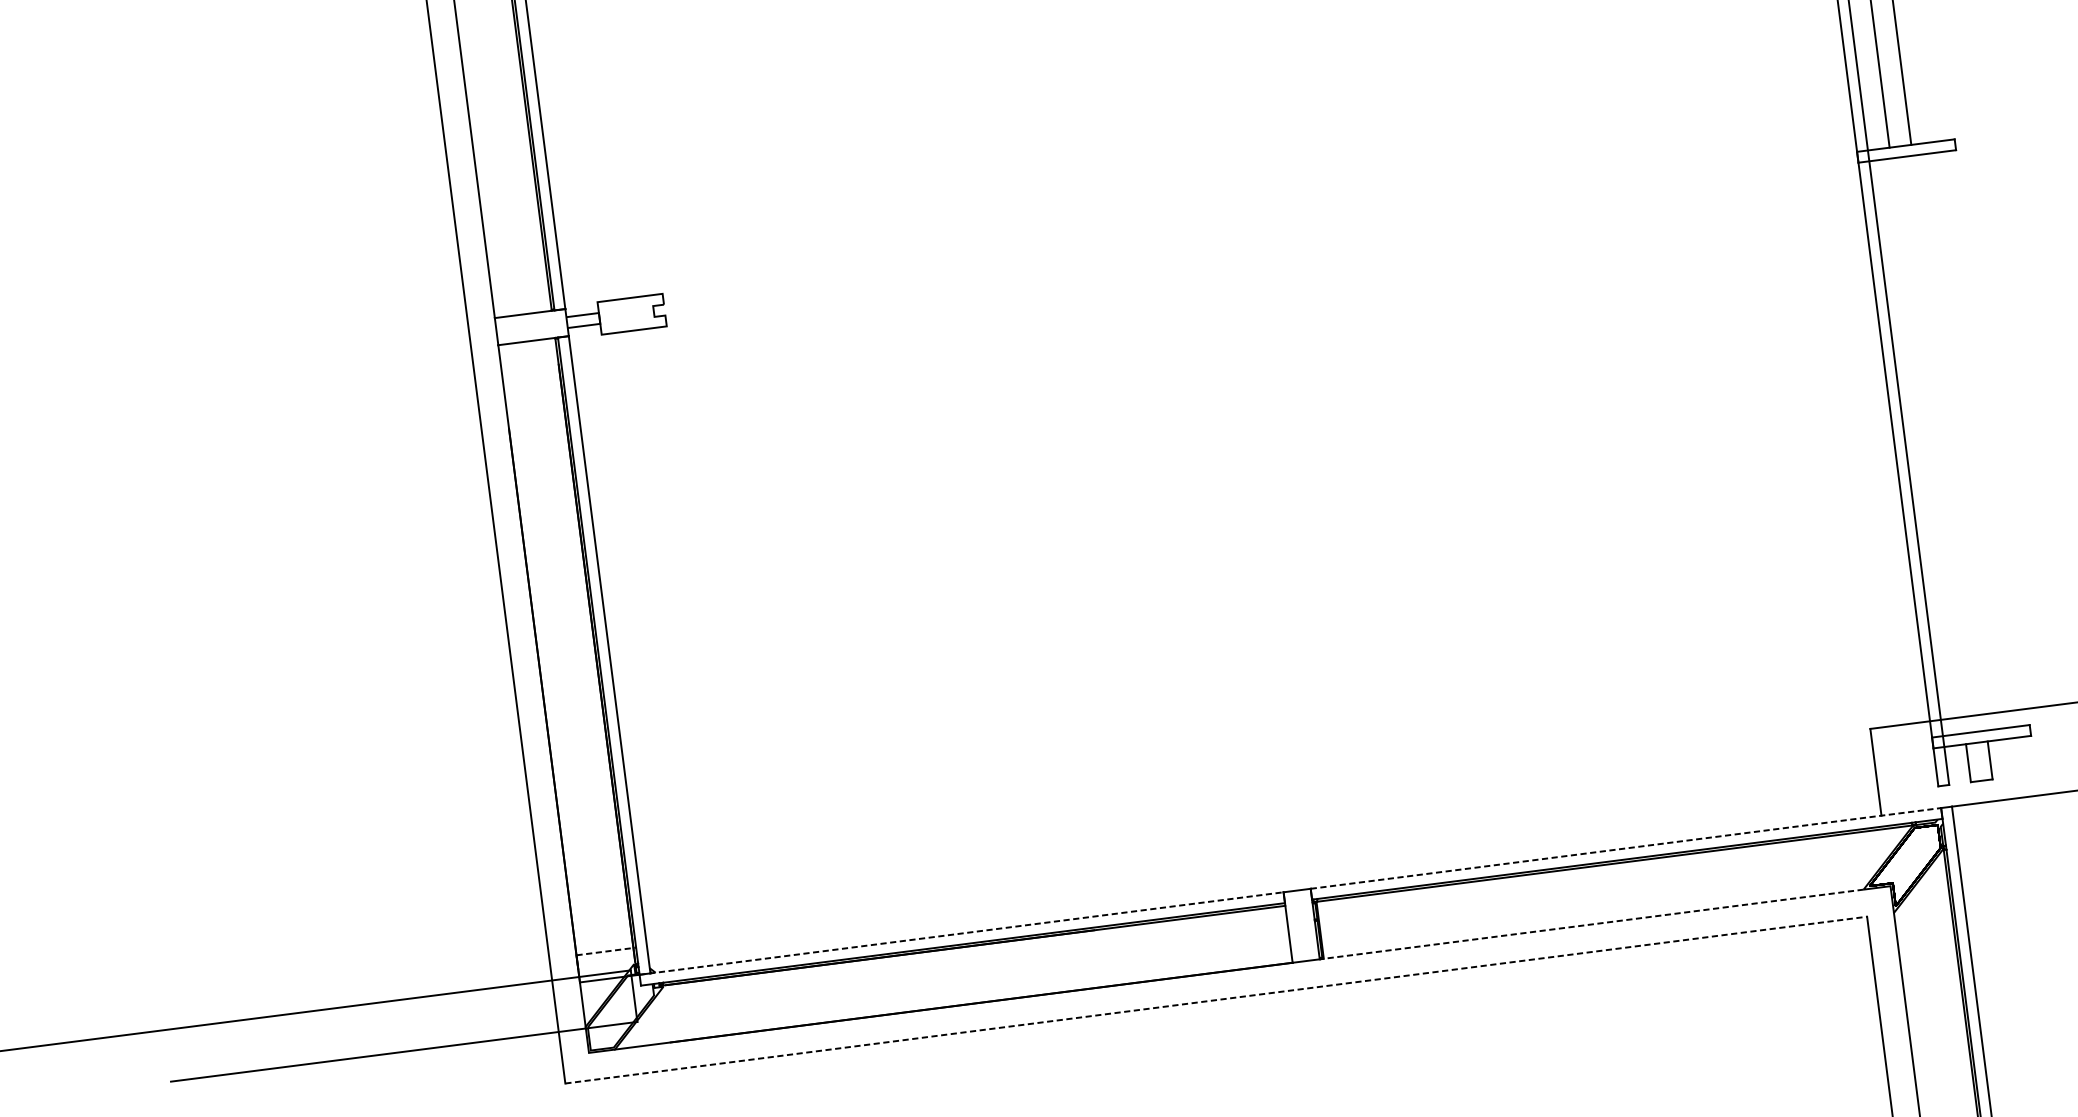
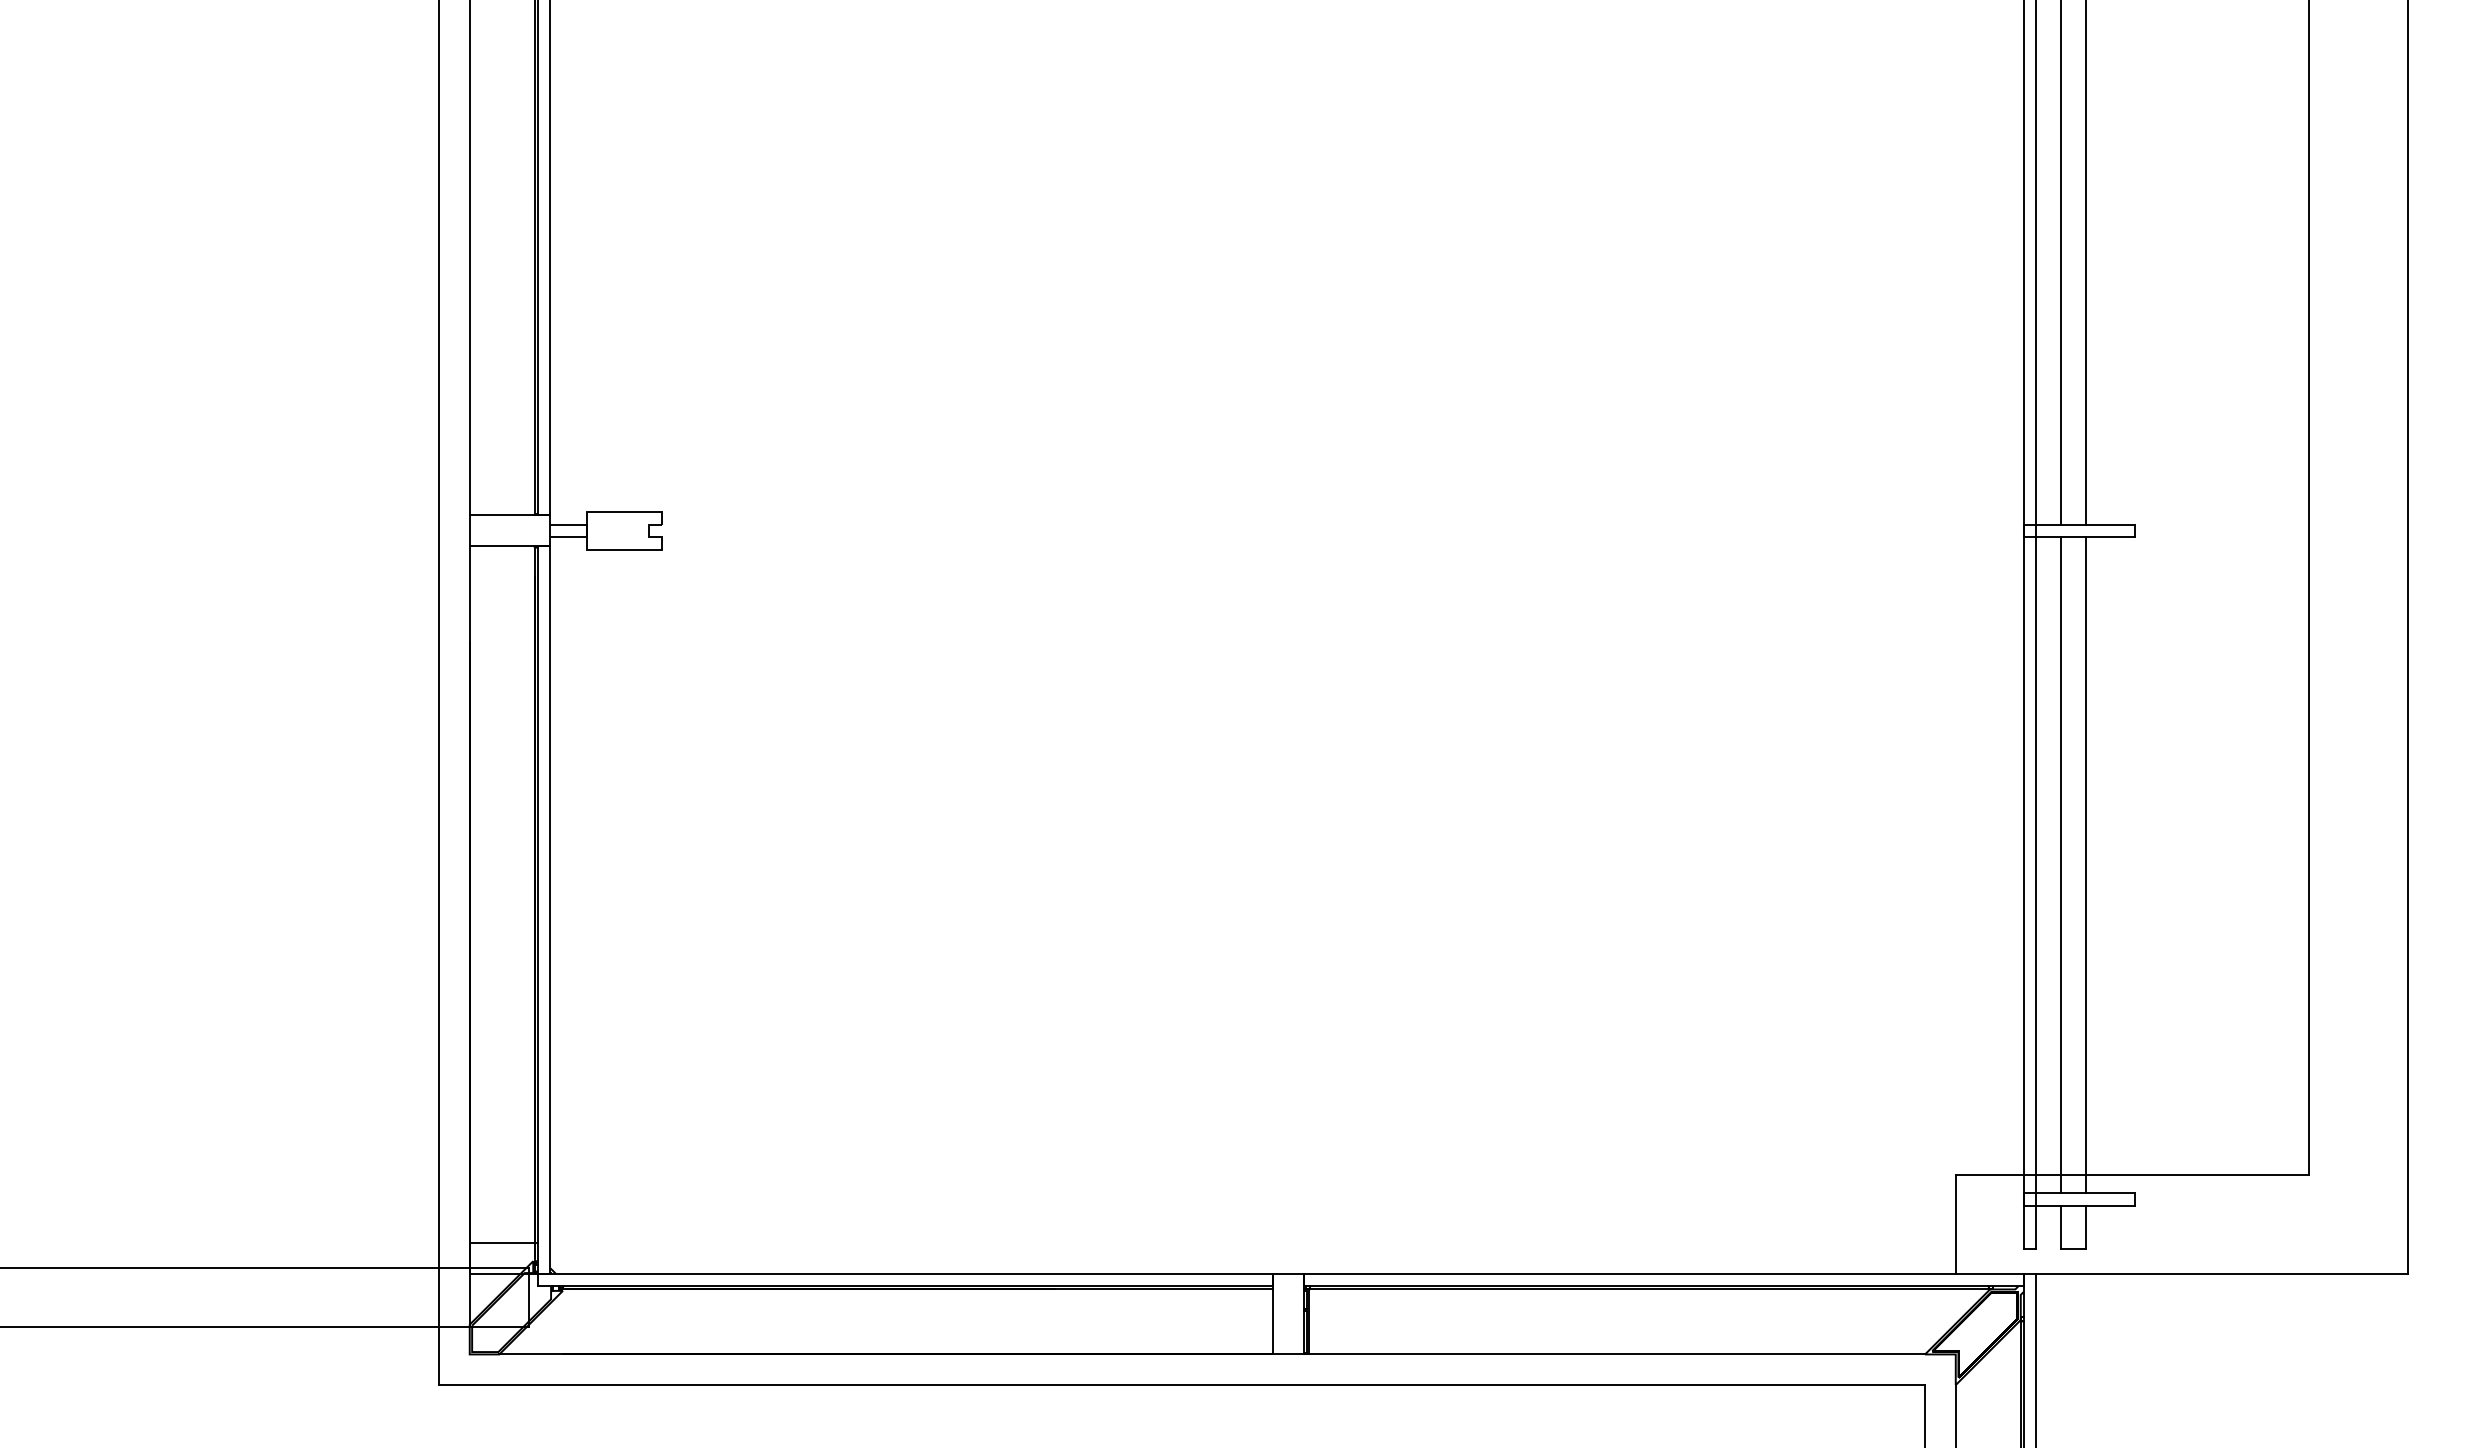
line: (1949, 443) -> (2085, 865), added
line: (1928, 446) -> (2061, 865), added
line: (1625, 848) -> (1663, 1273), dashed -> solid
line: (1591, 924) -> (1614, 1354), dashed -> solid
line: (961, 933) -> (905, 1273), dashed -> solid
line: (606, 951) -> (504, 1243), dashed -> solid
line: (1216, 1000) -> (1182, 1385), dashed -> solid

